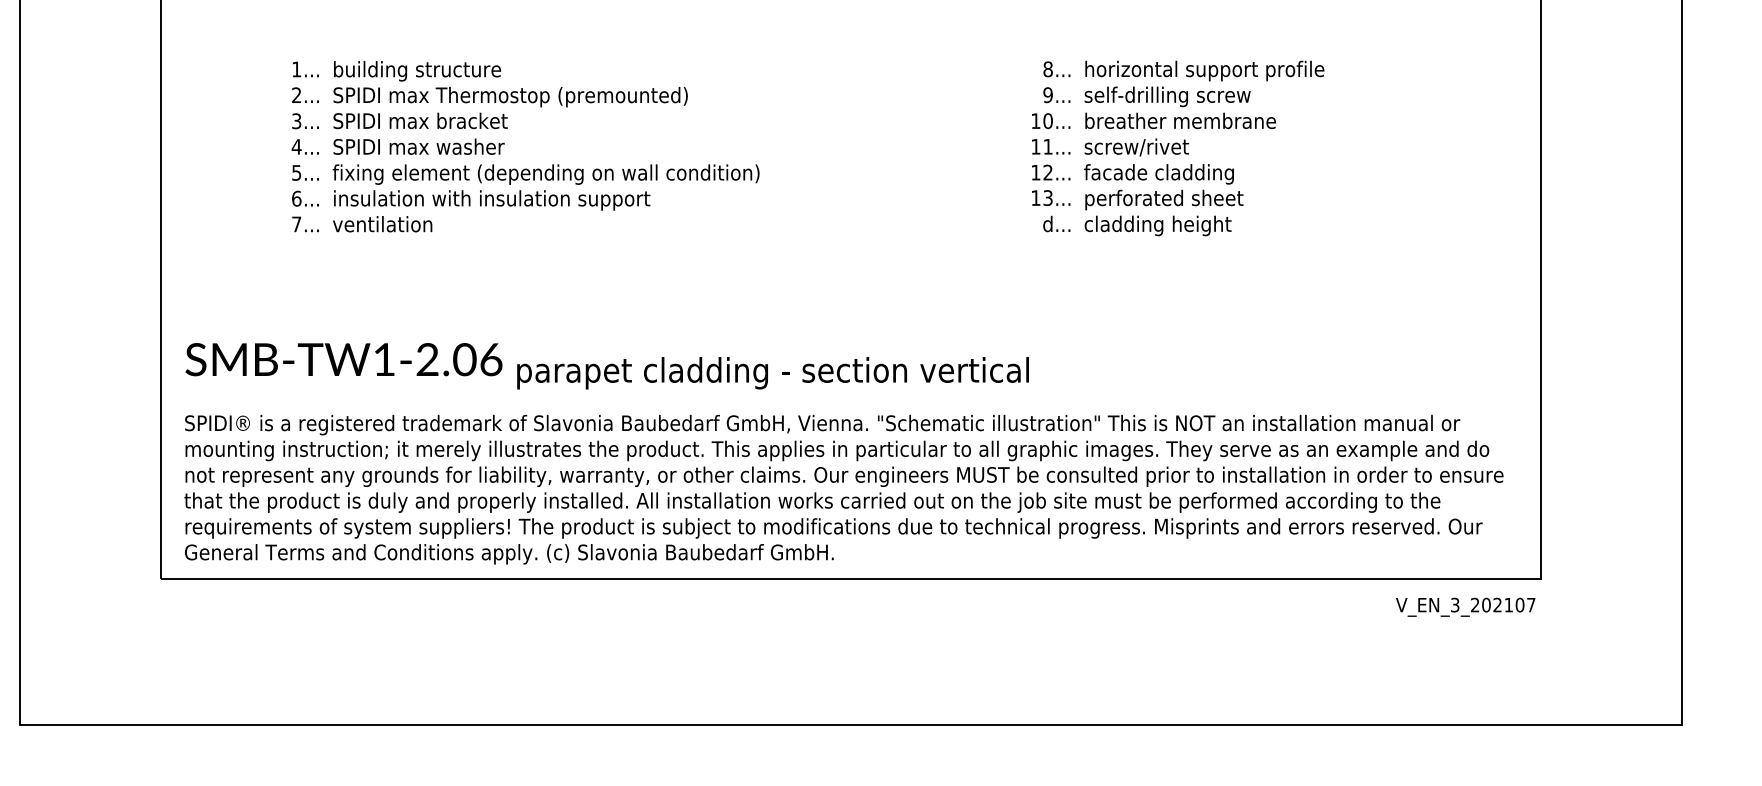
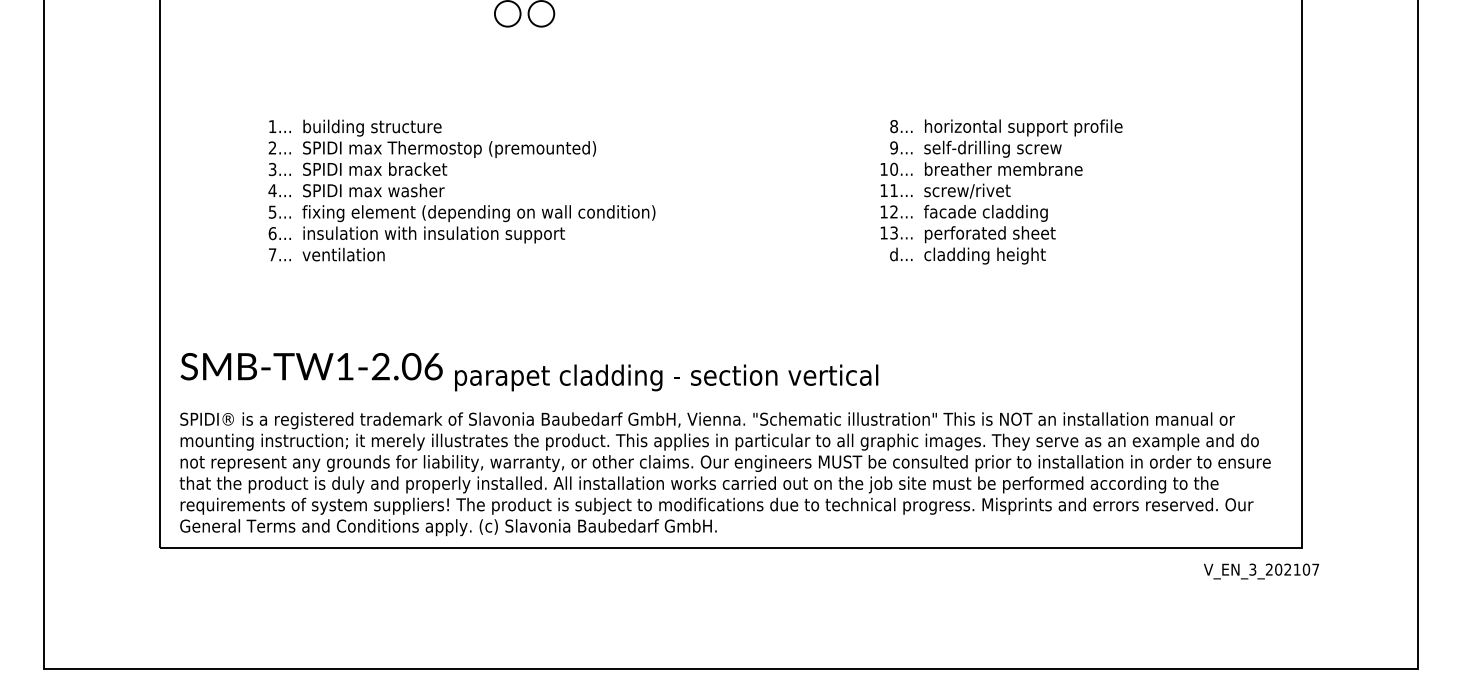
text: (1465, 607) -> (1261, 571), moved

